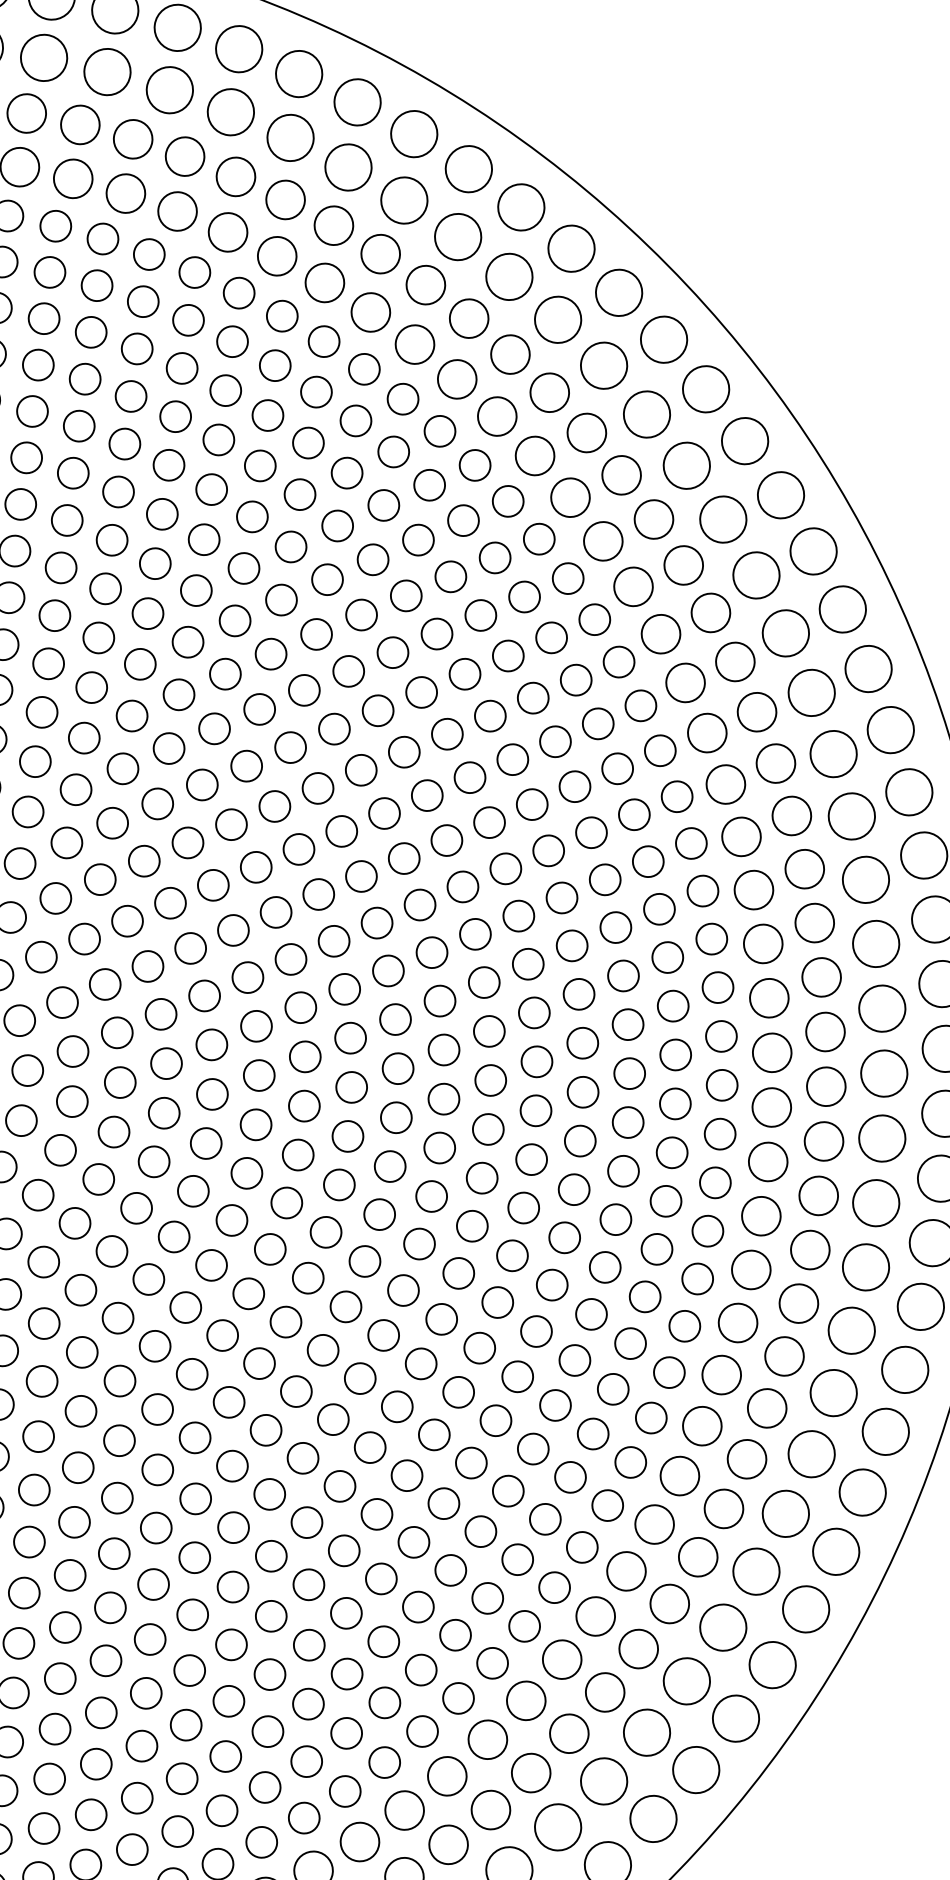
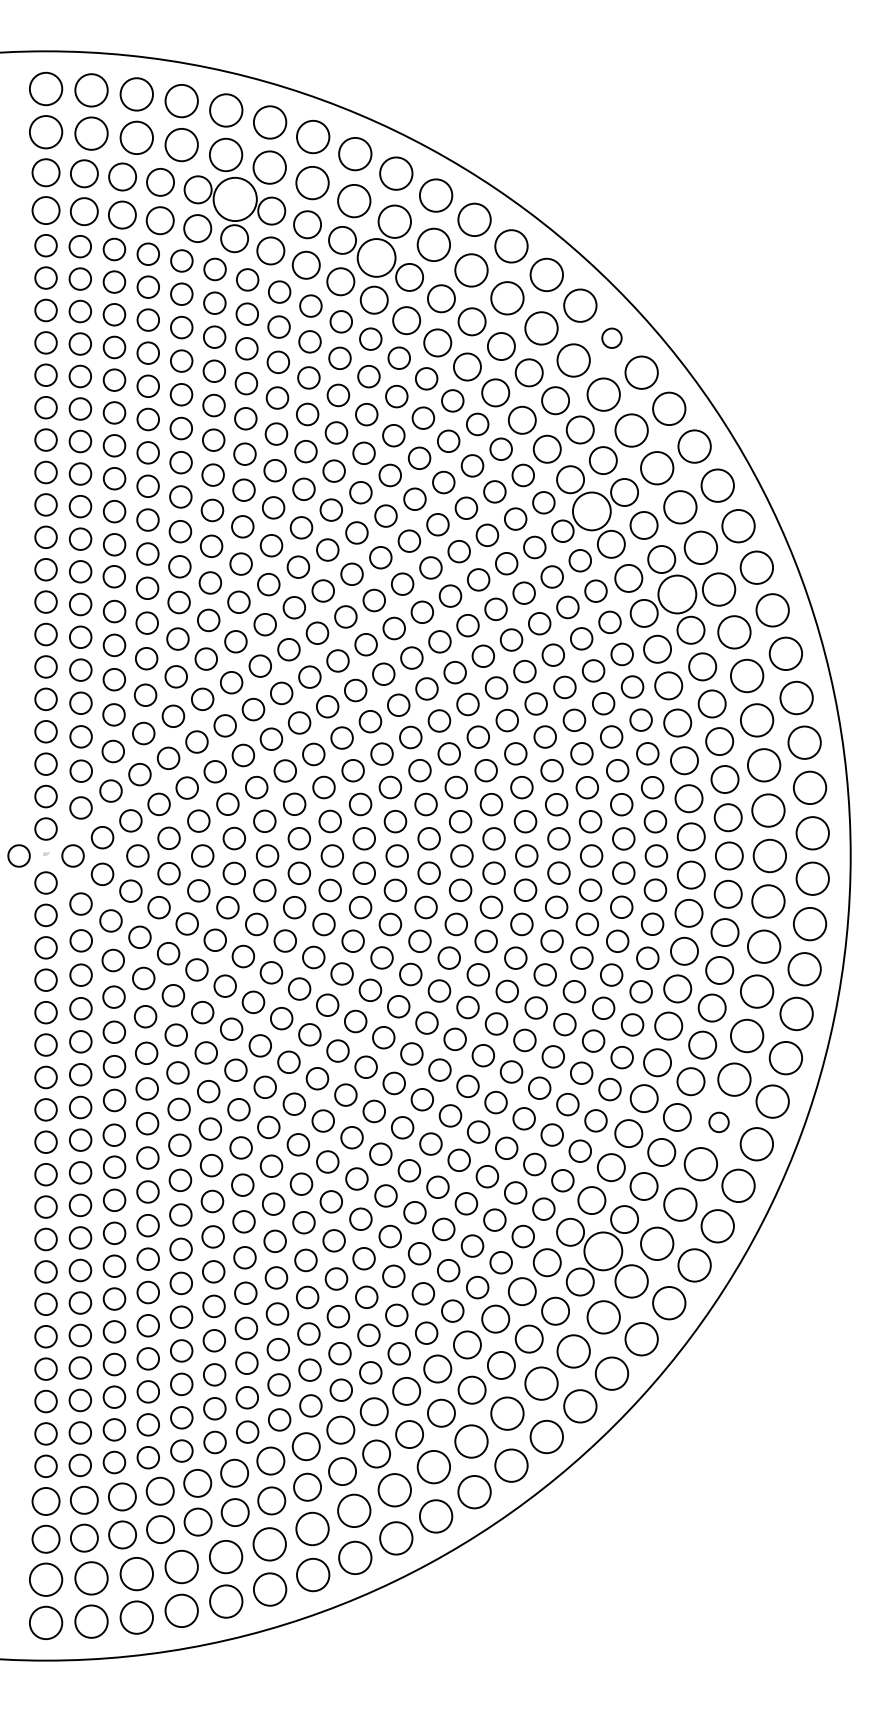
circle: (235, 175) -> (234, 198), size x1.6
circle: (425, 284) -> (376, 257), size x1.4
circle: (744, 441) -> (611, 338), size x0.6
circle: (685, 681) -> (591, 510), size x1.4
circle: (790, 815) -> (676, 594), size x1.4
circle: (755, 1571) -> (718, 1122), size x0.6
circle: (568, 1732) -> (602, 1250), size x1.4

